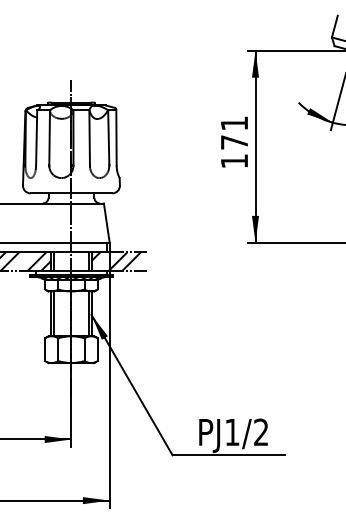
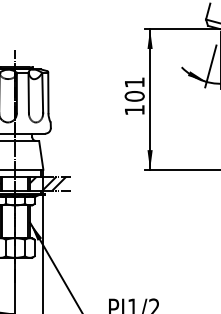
text: (234, 142) -> (134, 96), 171 -> 101

